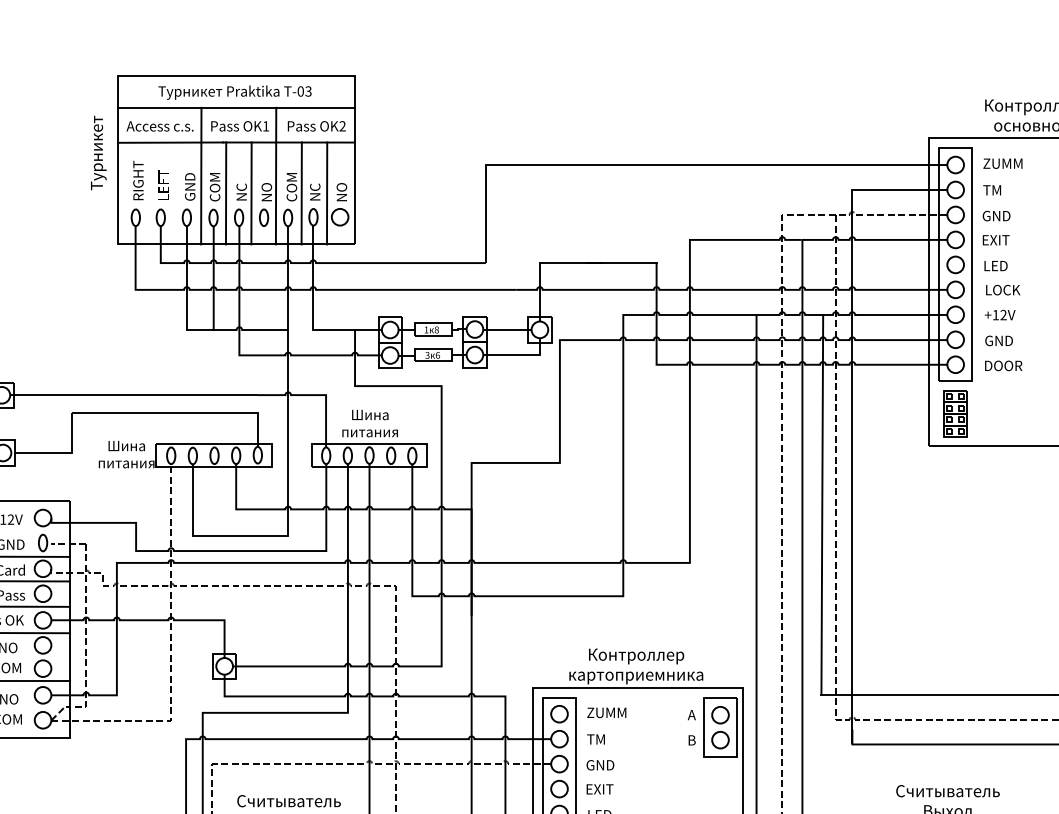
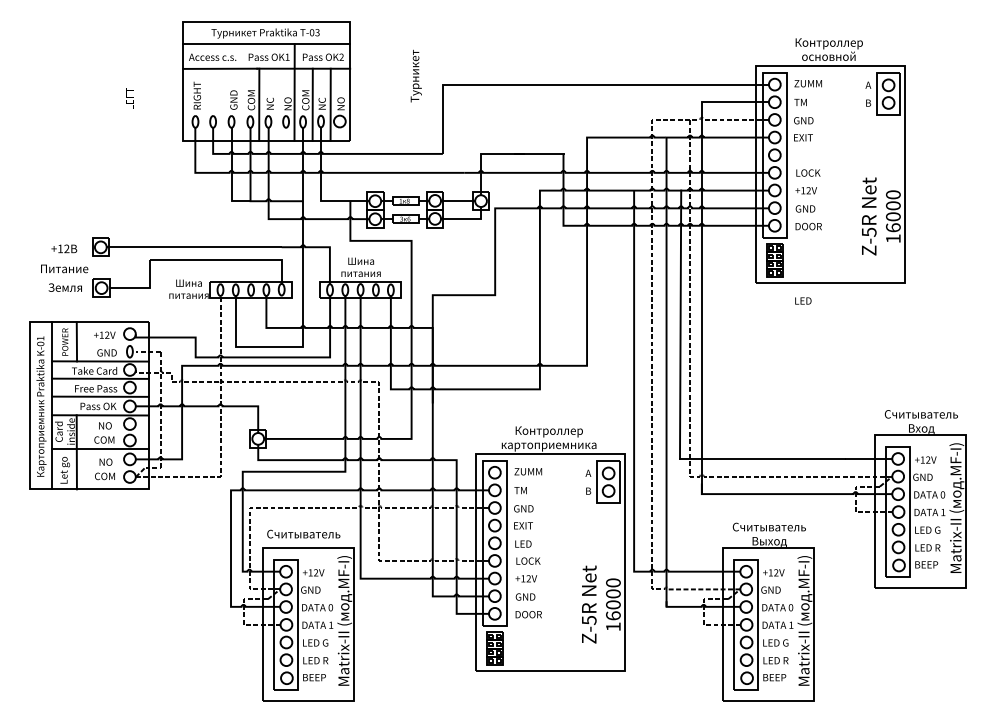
text: (97, 152) -> (415, 75), moved
line: (200, 176) -> (241, 92), removed
text: (162, 184) -> (129, 98), moved
line: (251, 193) -> (277, 104), removed
text: (996, 265) -> (803, 300), moved

